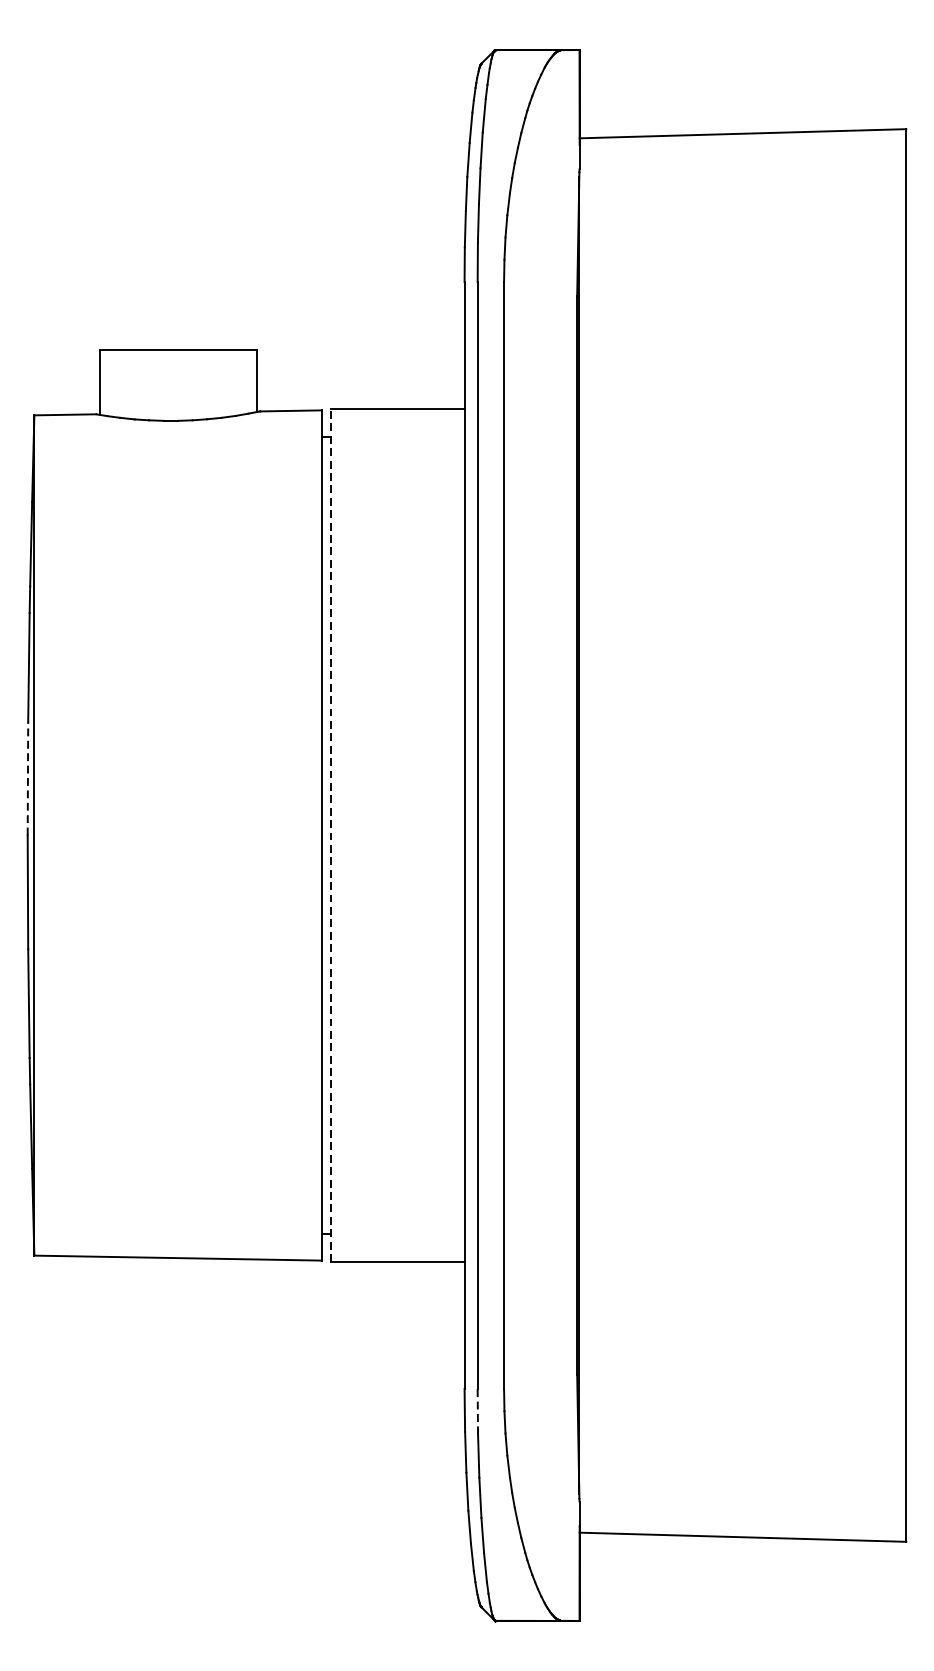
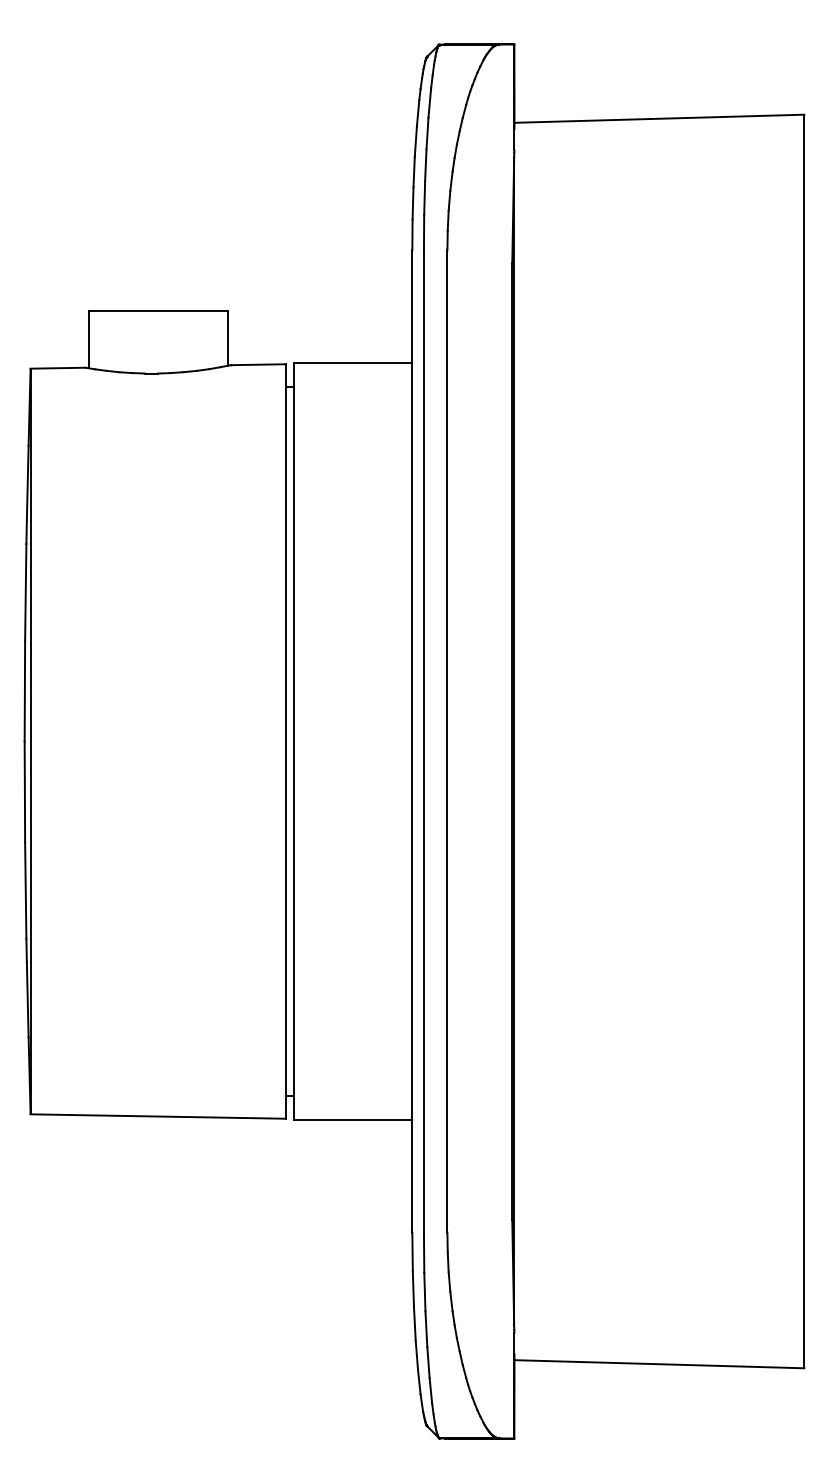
line: (27, 778) -> (24, 690), dashed -> solid
line: (330, 835) -> (293, 741), dashed -> solid
line: (478, 1411) -> (424, 1252), dashed -> solid

